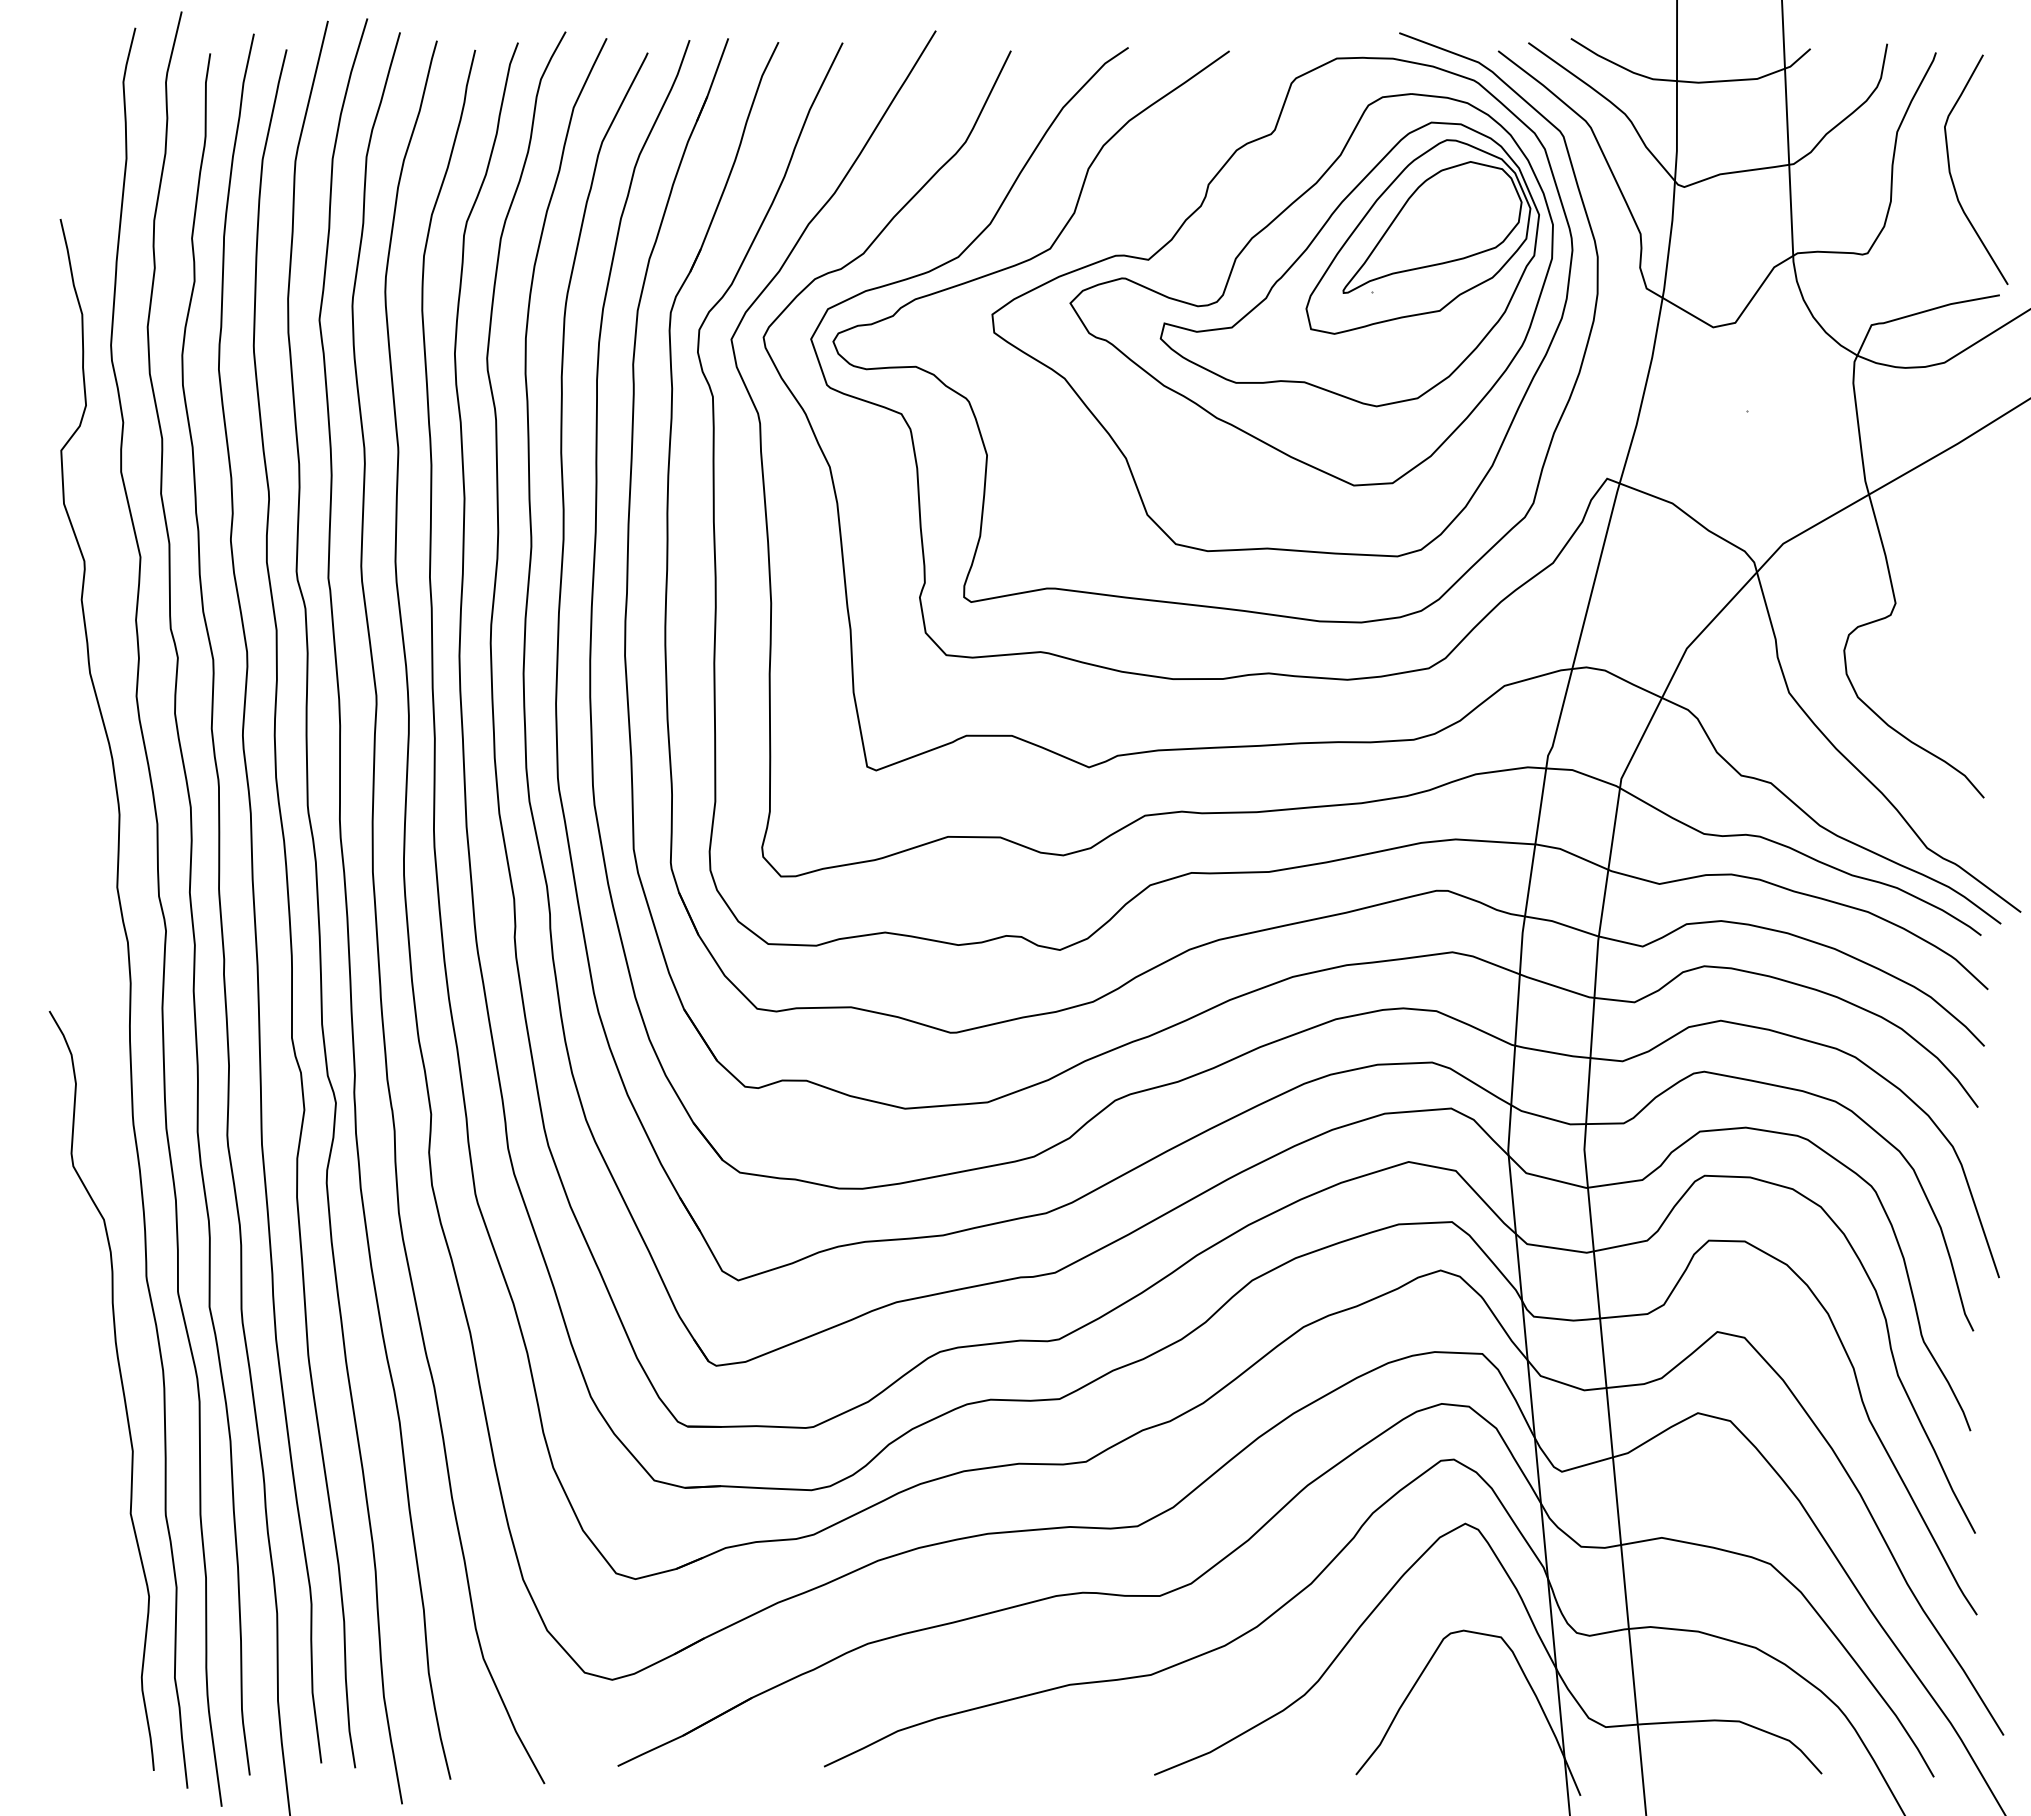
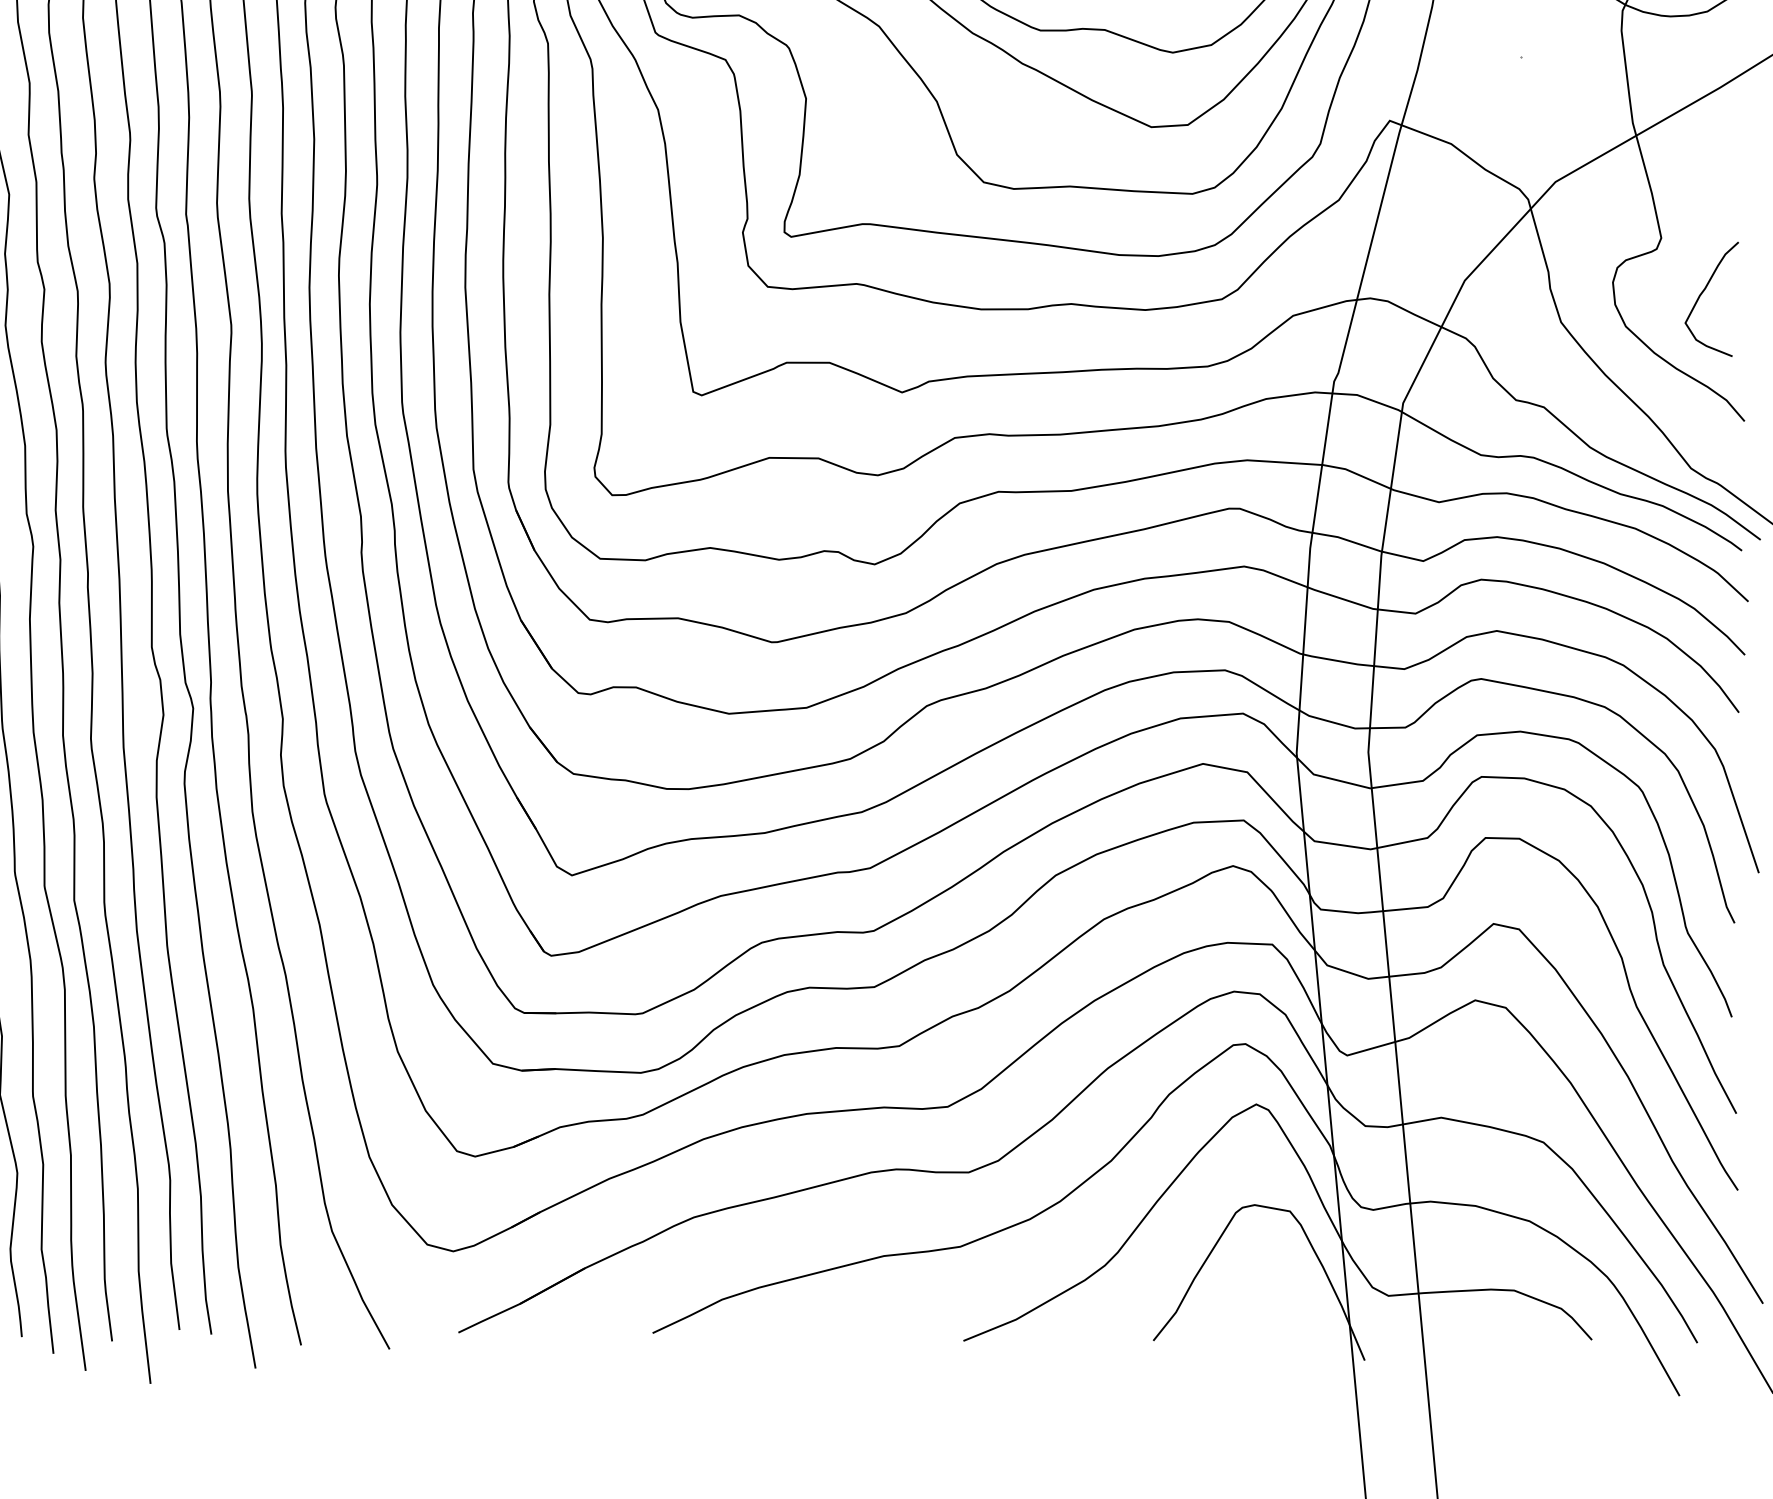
curve: (1940, 661) -> (1703, 292), added

